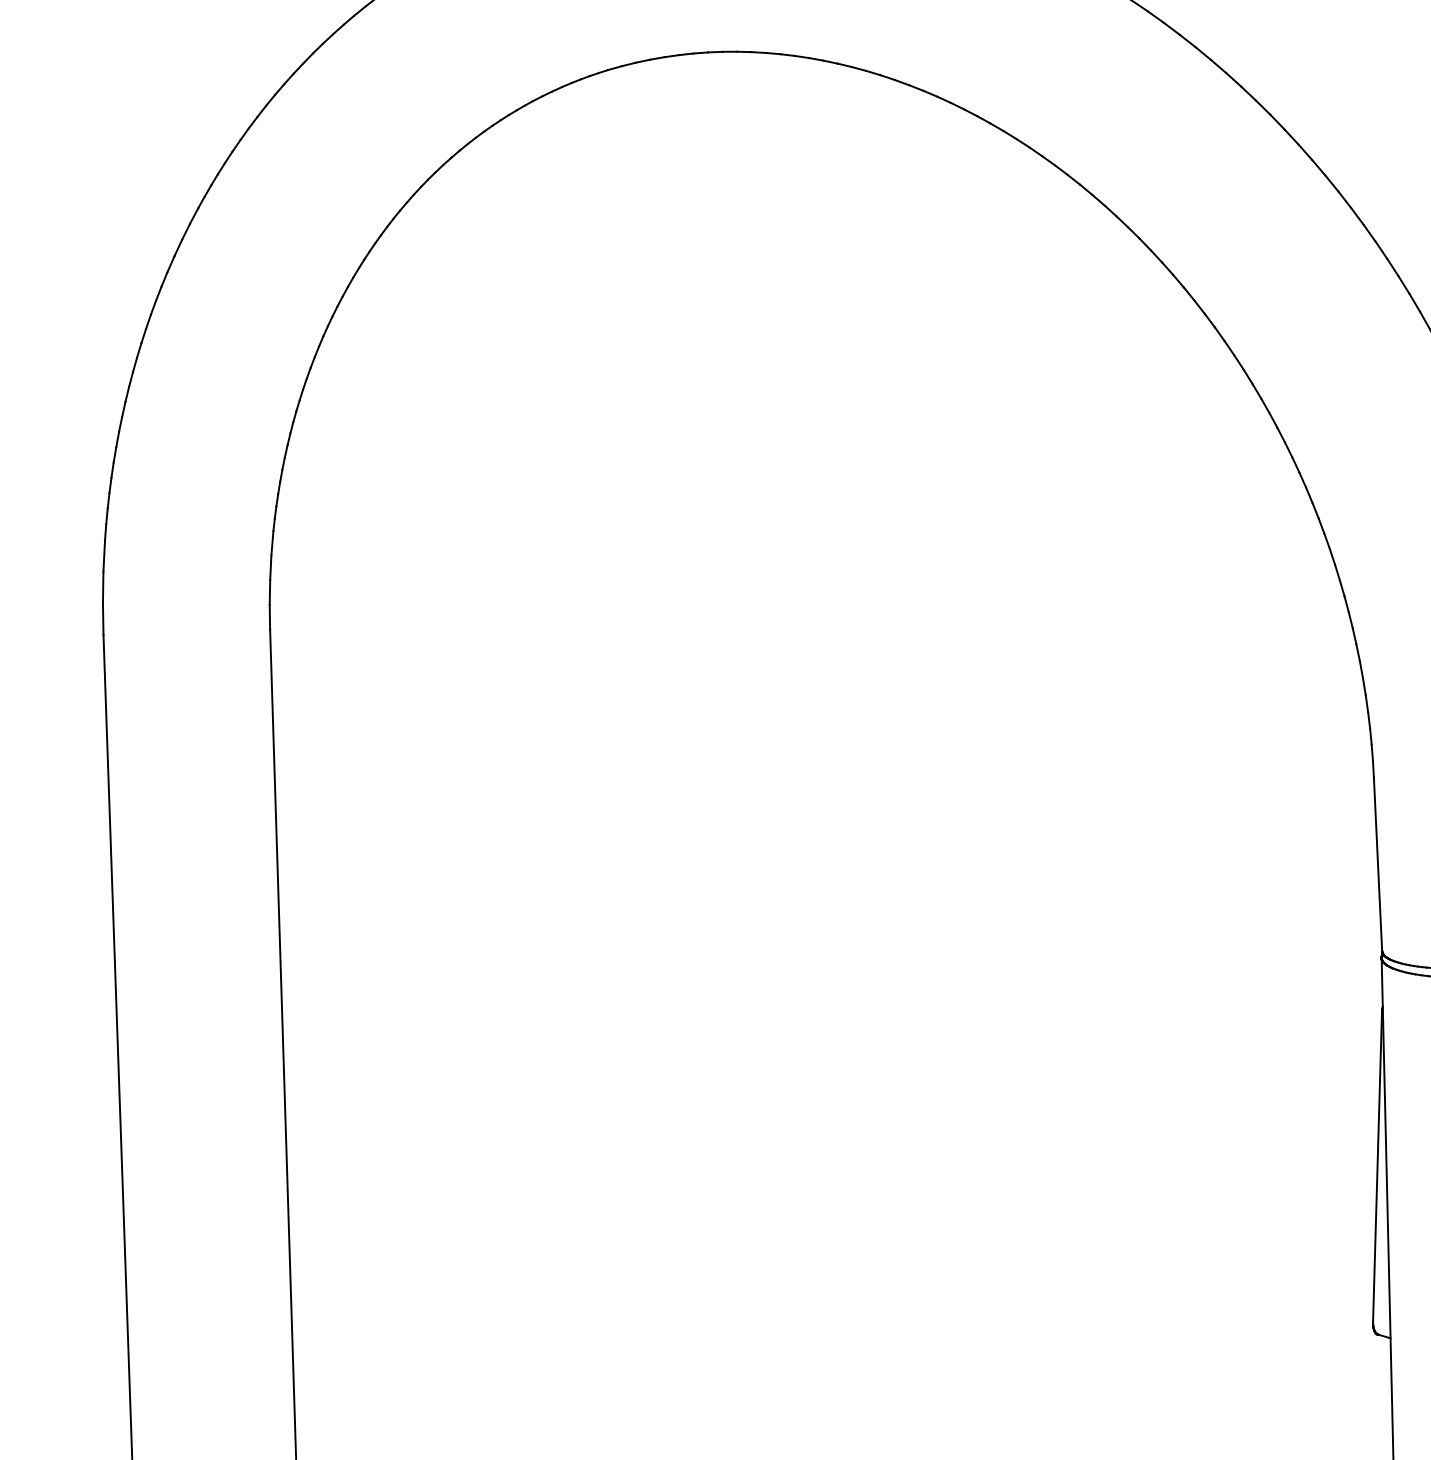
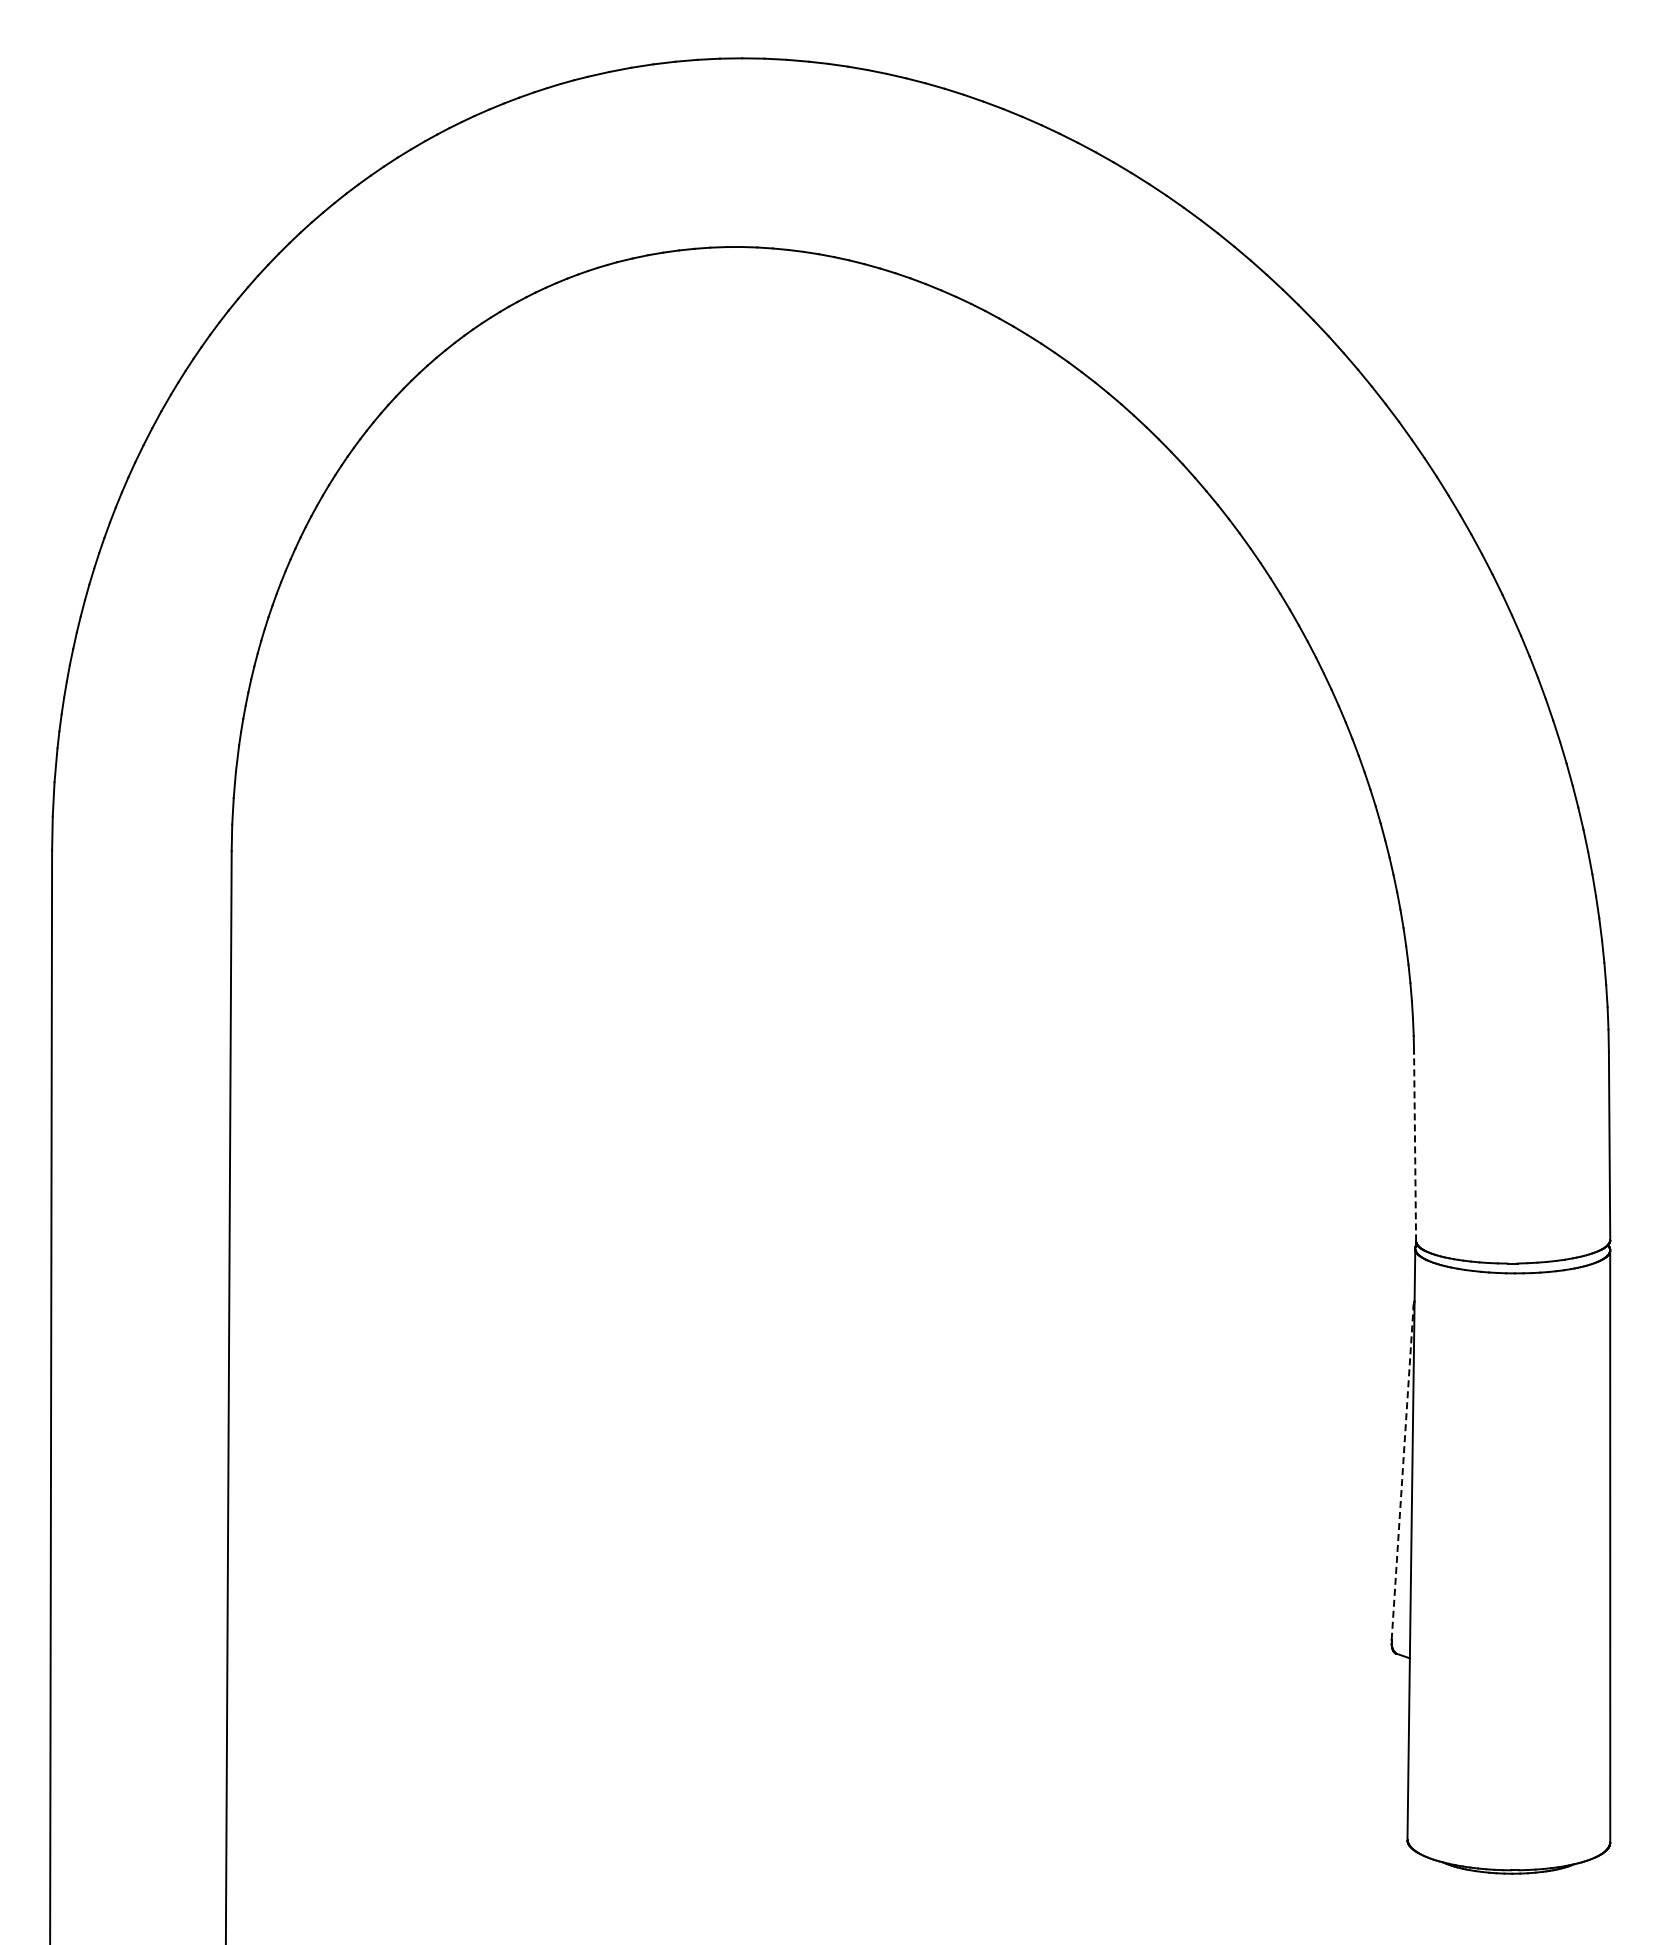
line: (1378, 864) -> (1415, 1147), solid -> dashed
line: (1377, 1167) -> (1402, 1473), solid -> dashed

